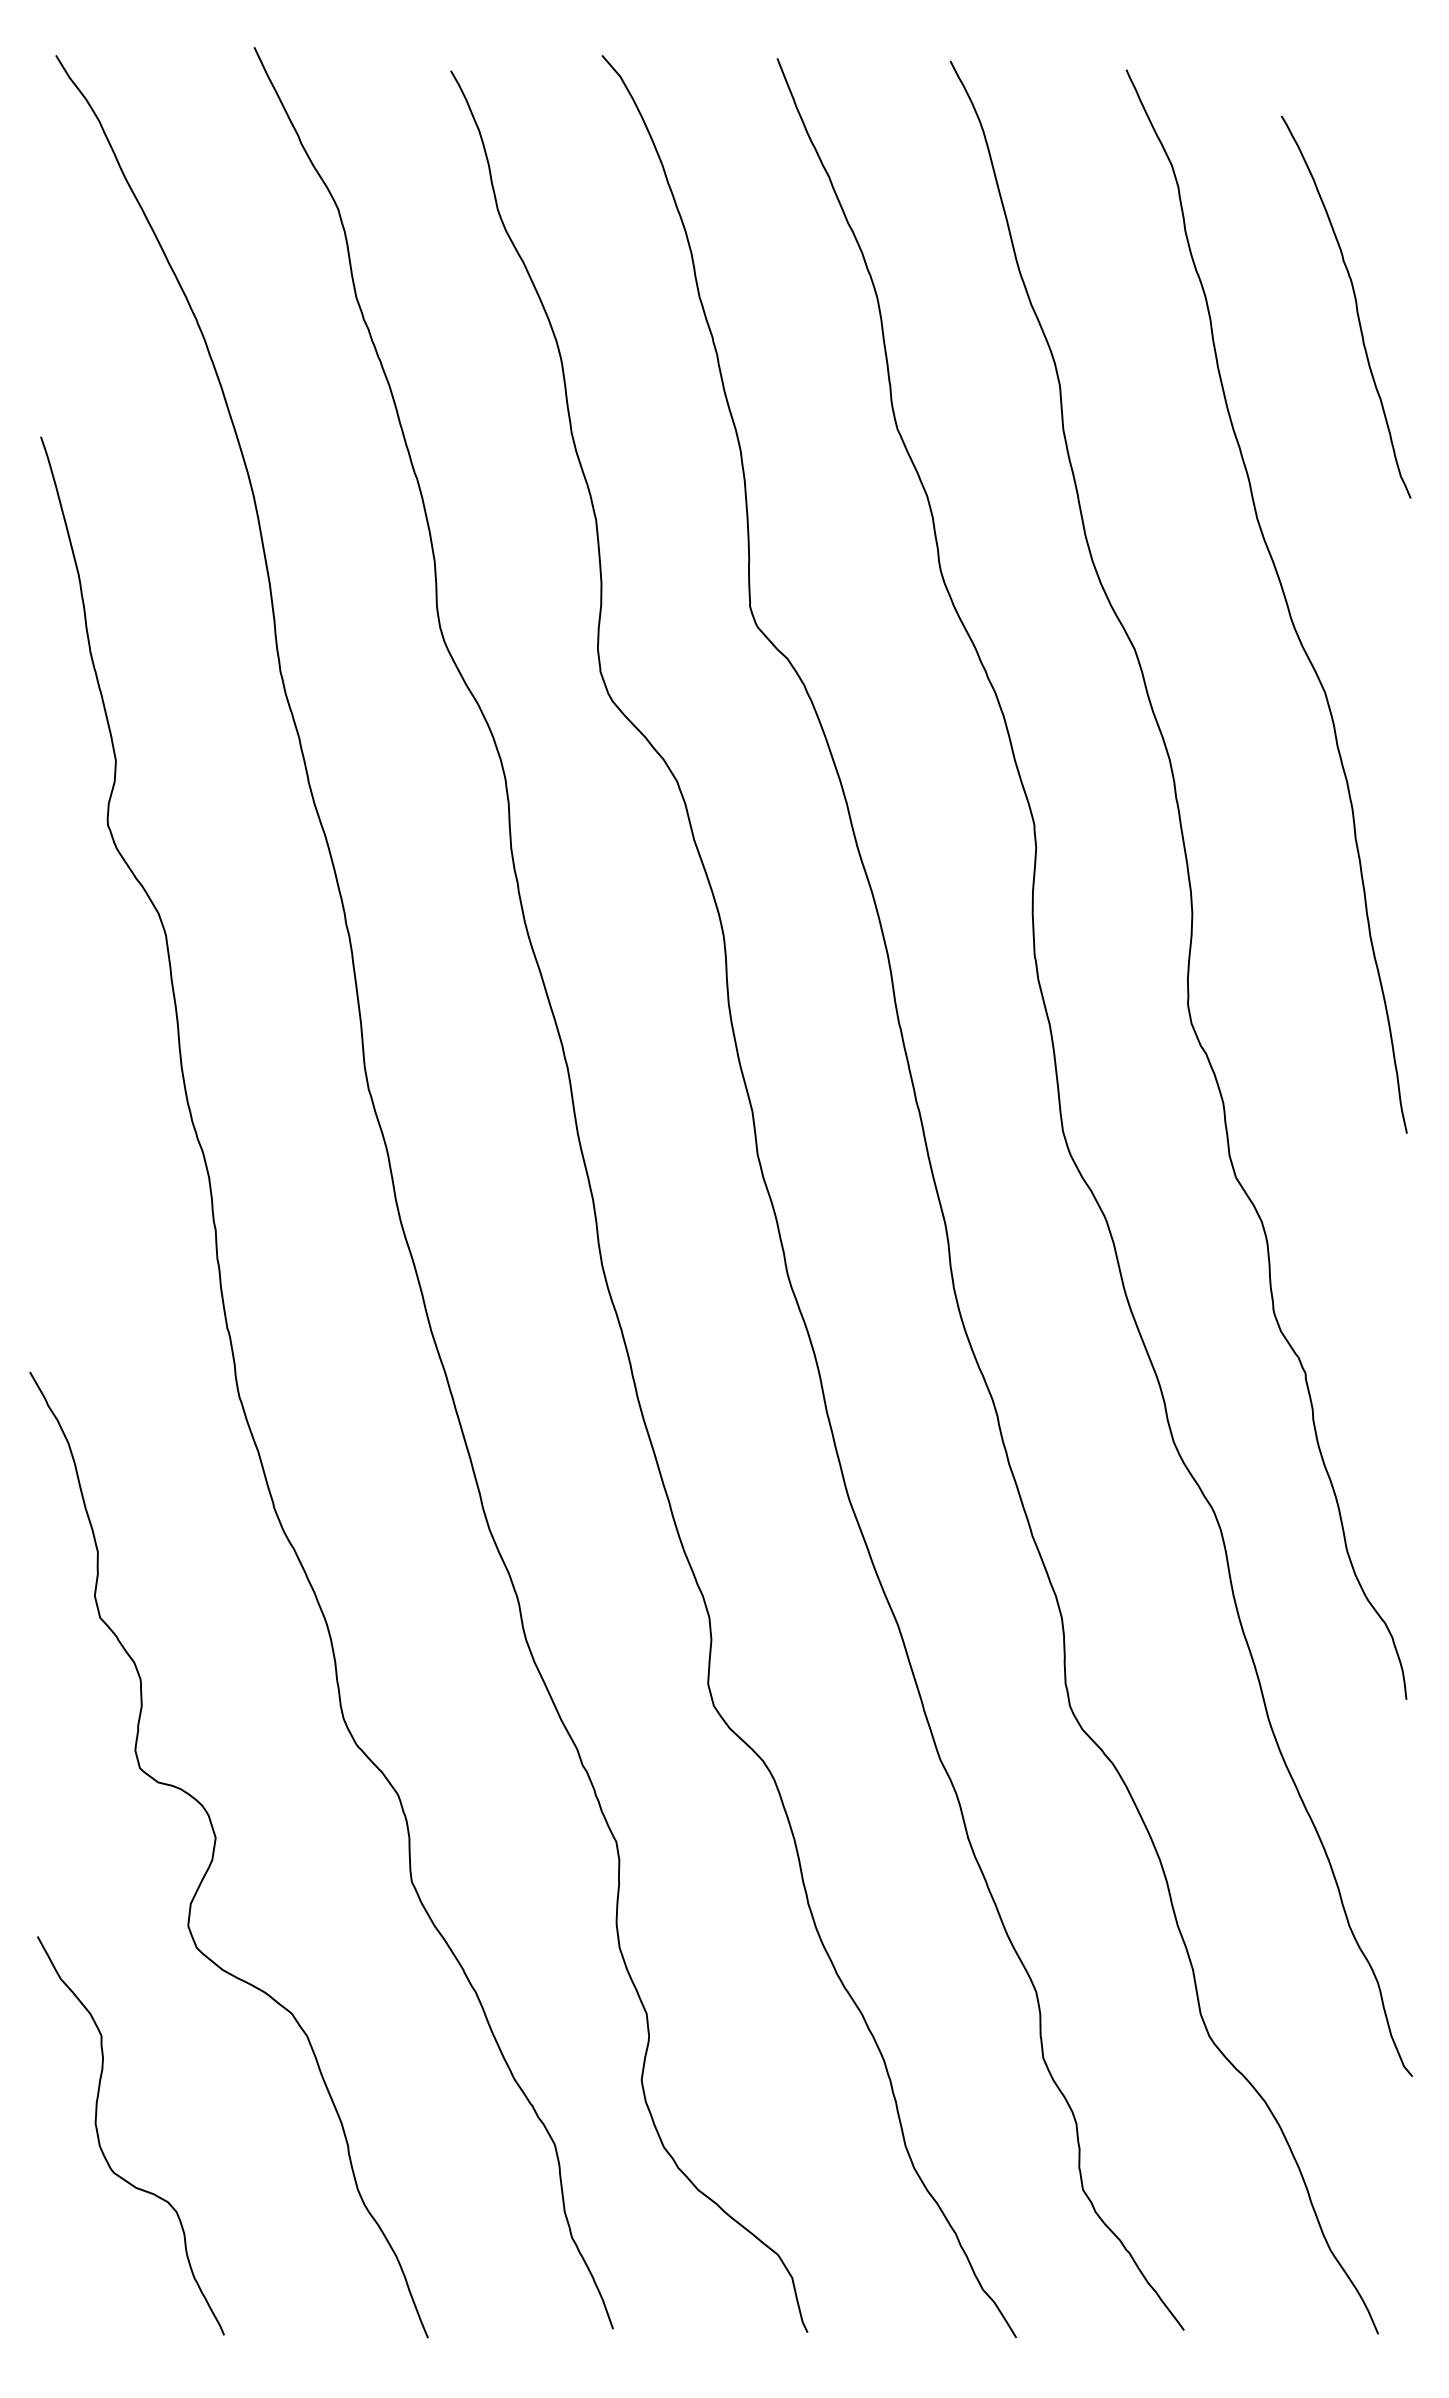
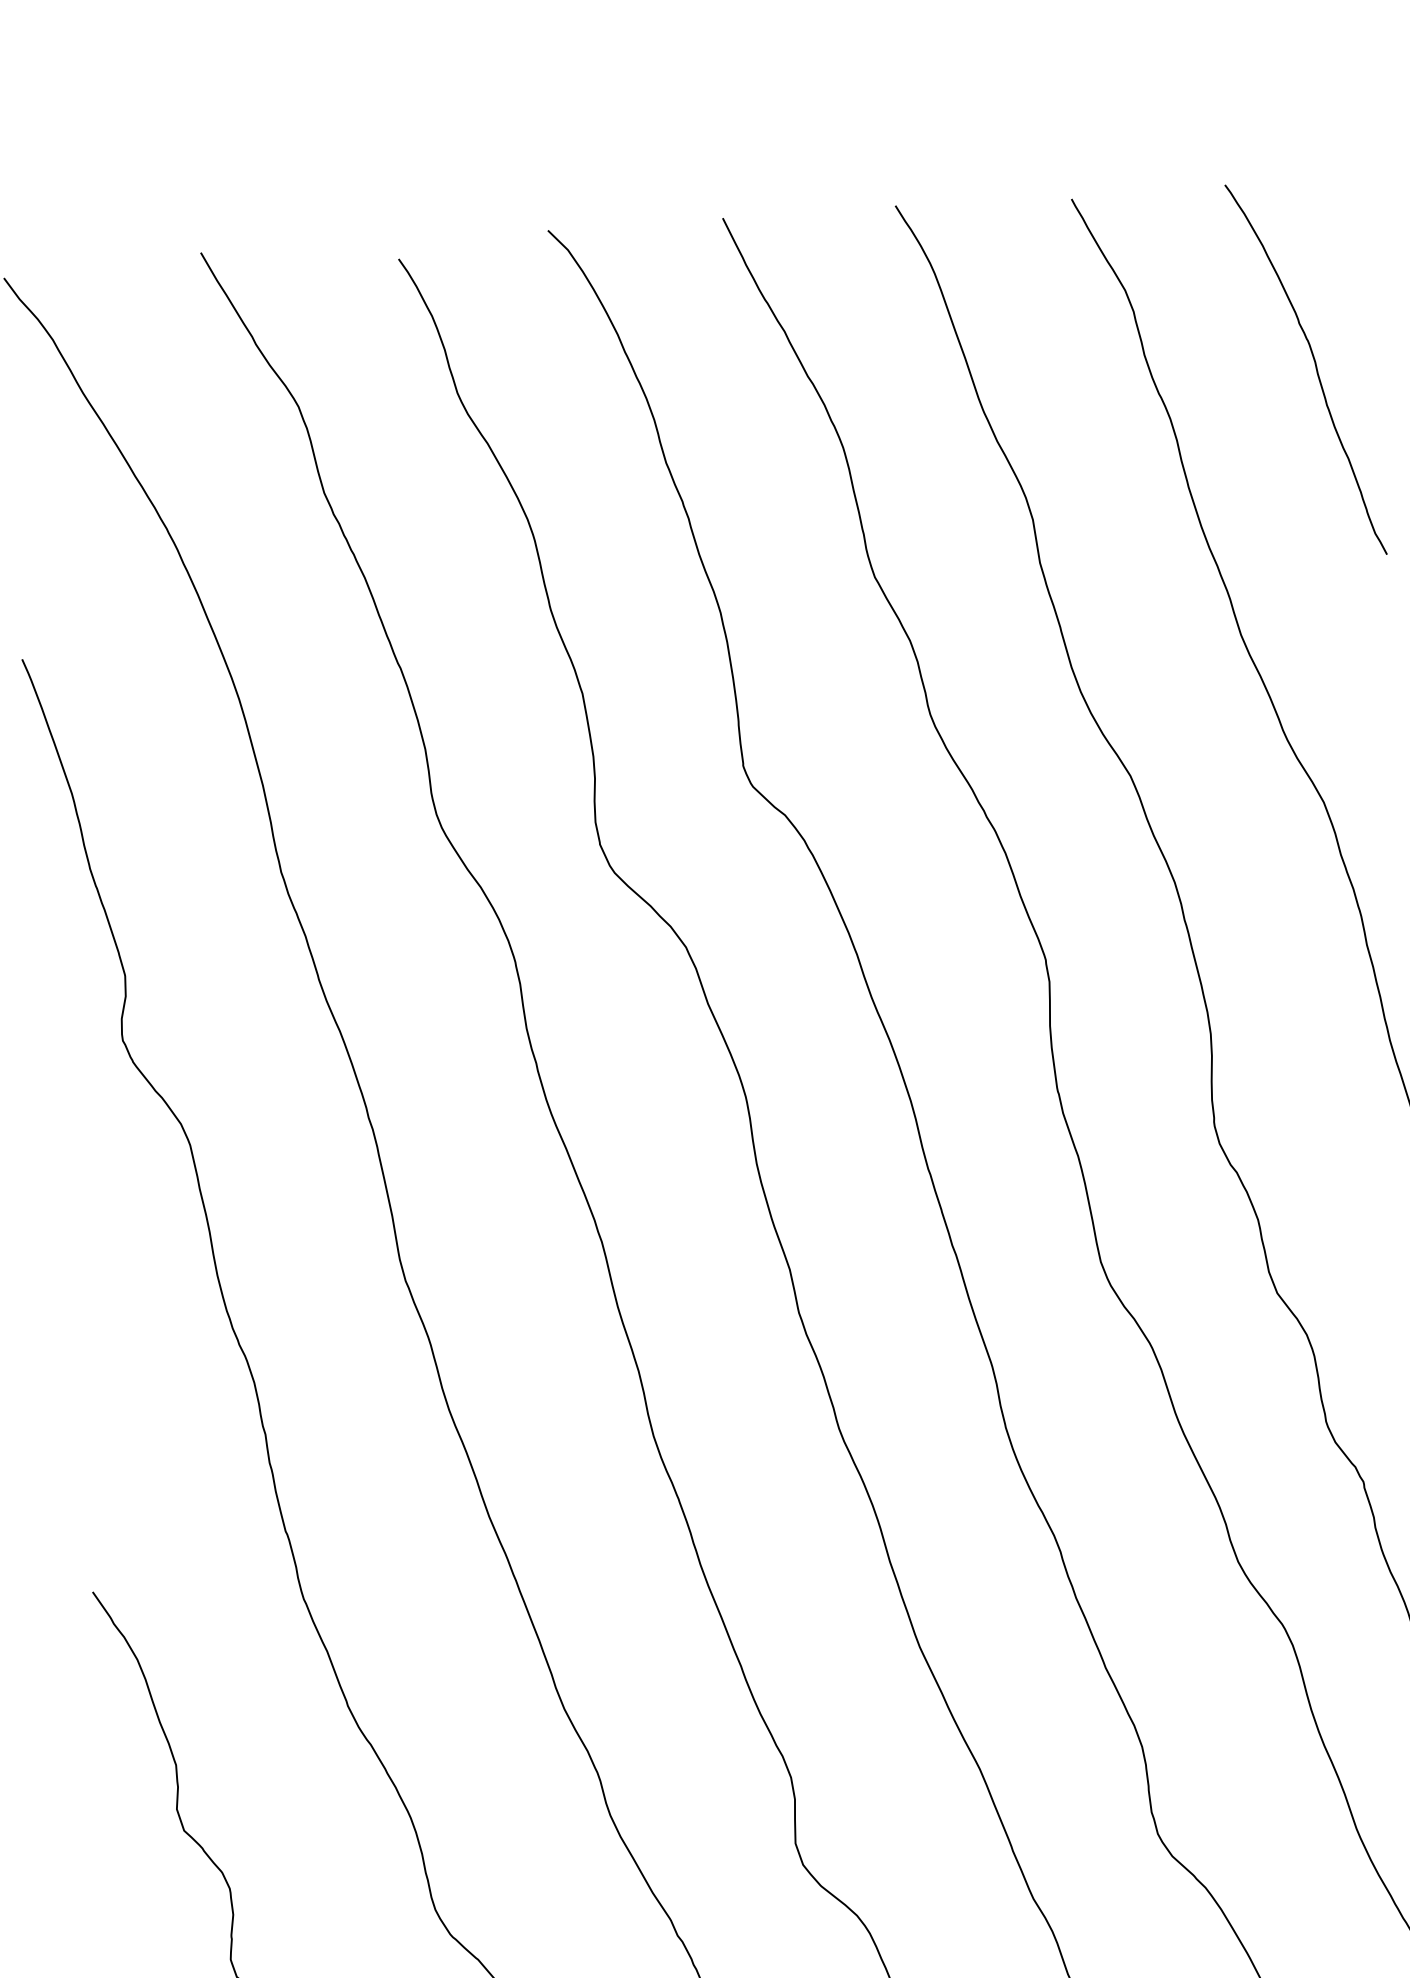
curve: (1355, 306) -> (1315, 368), moved

